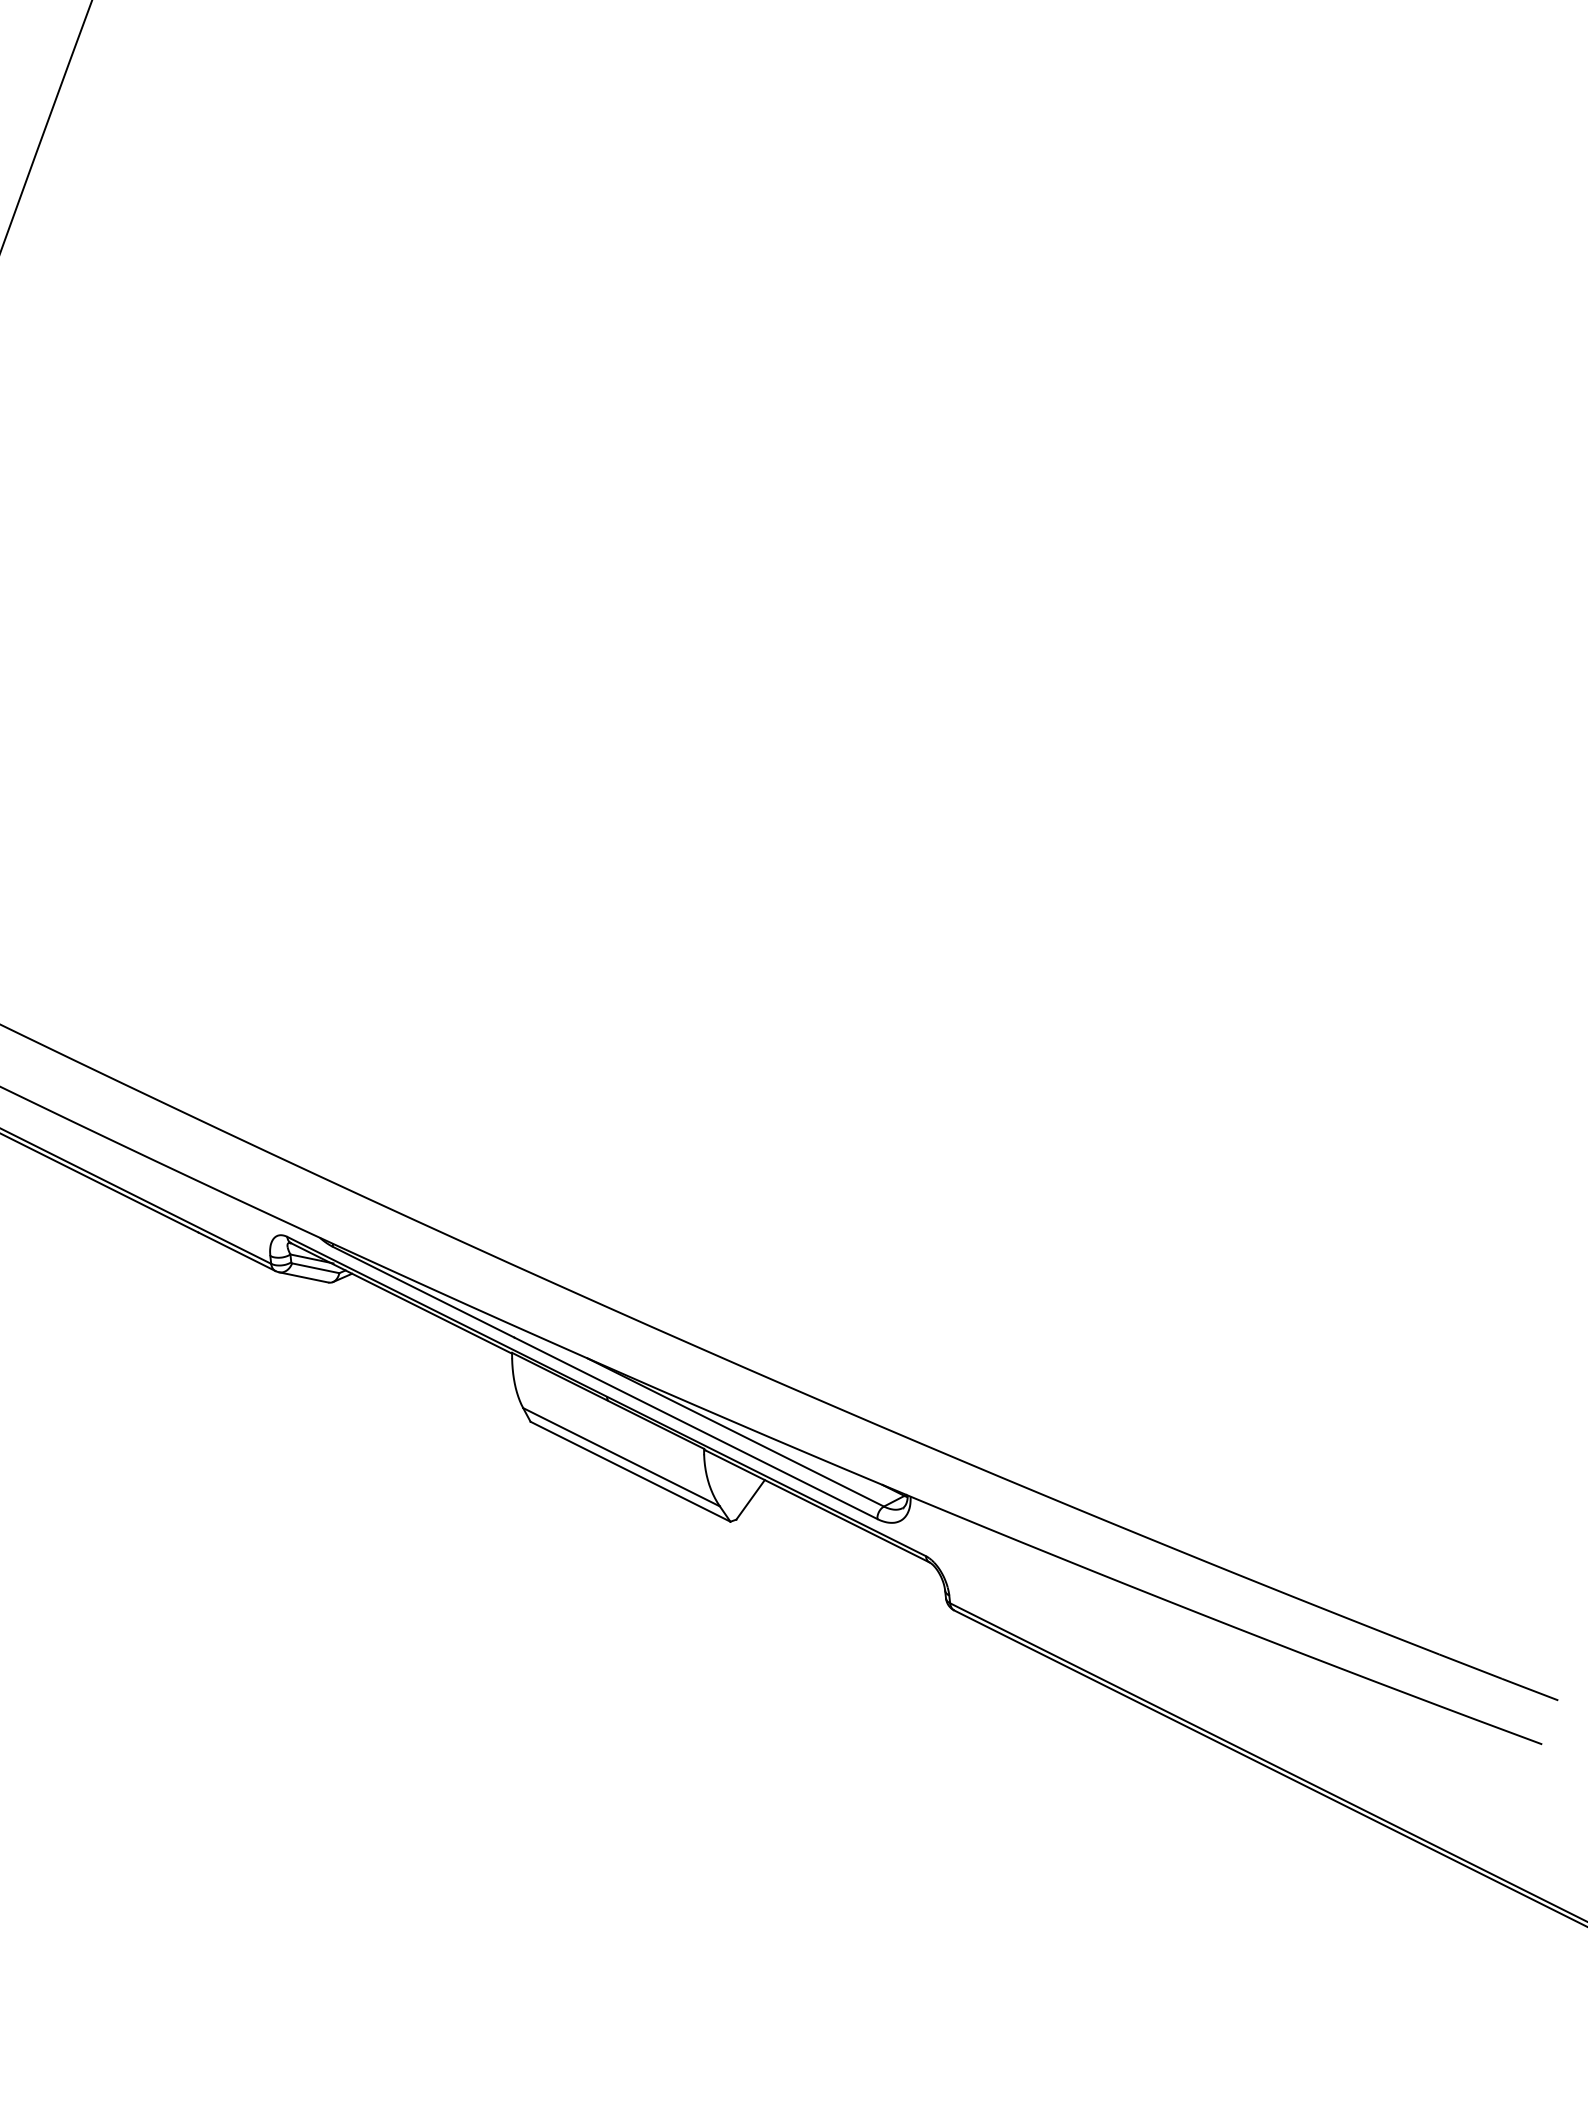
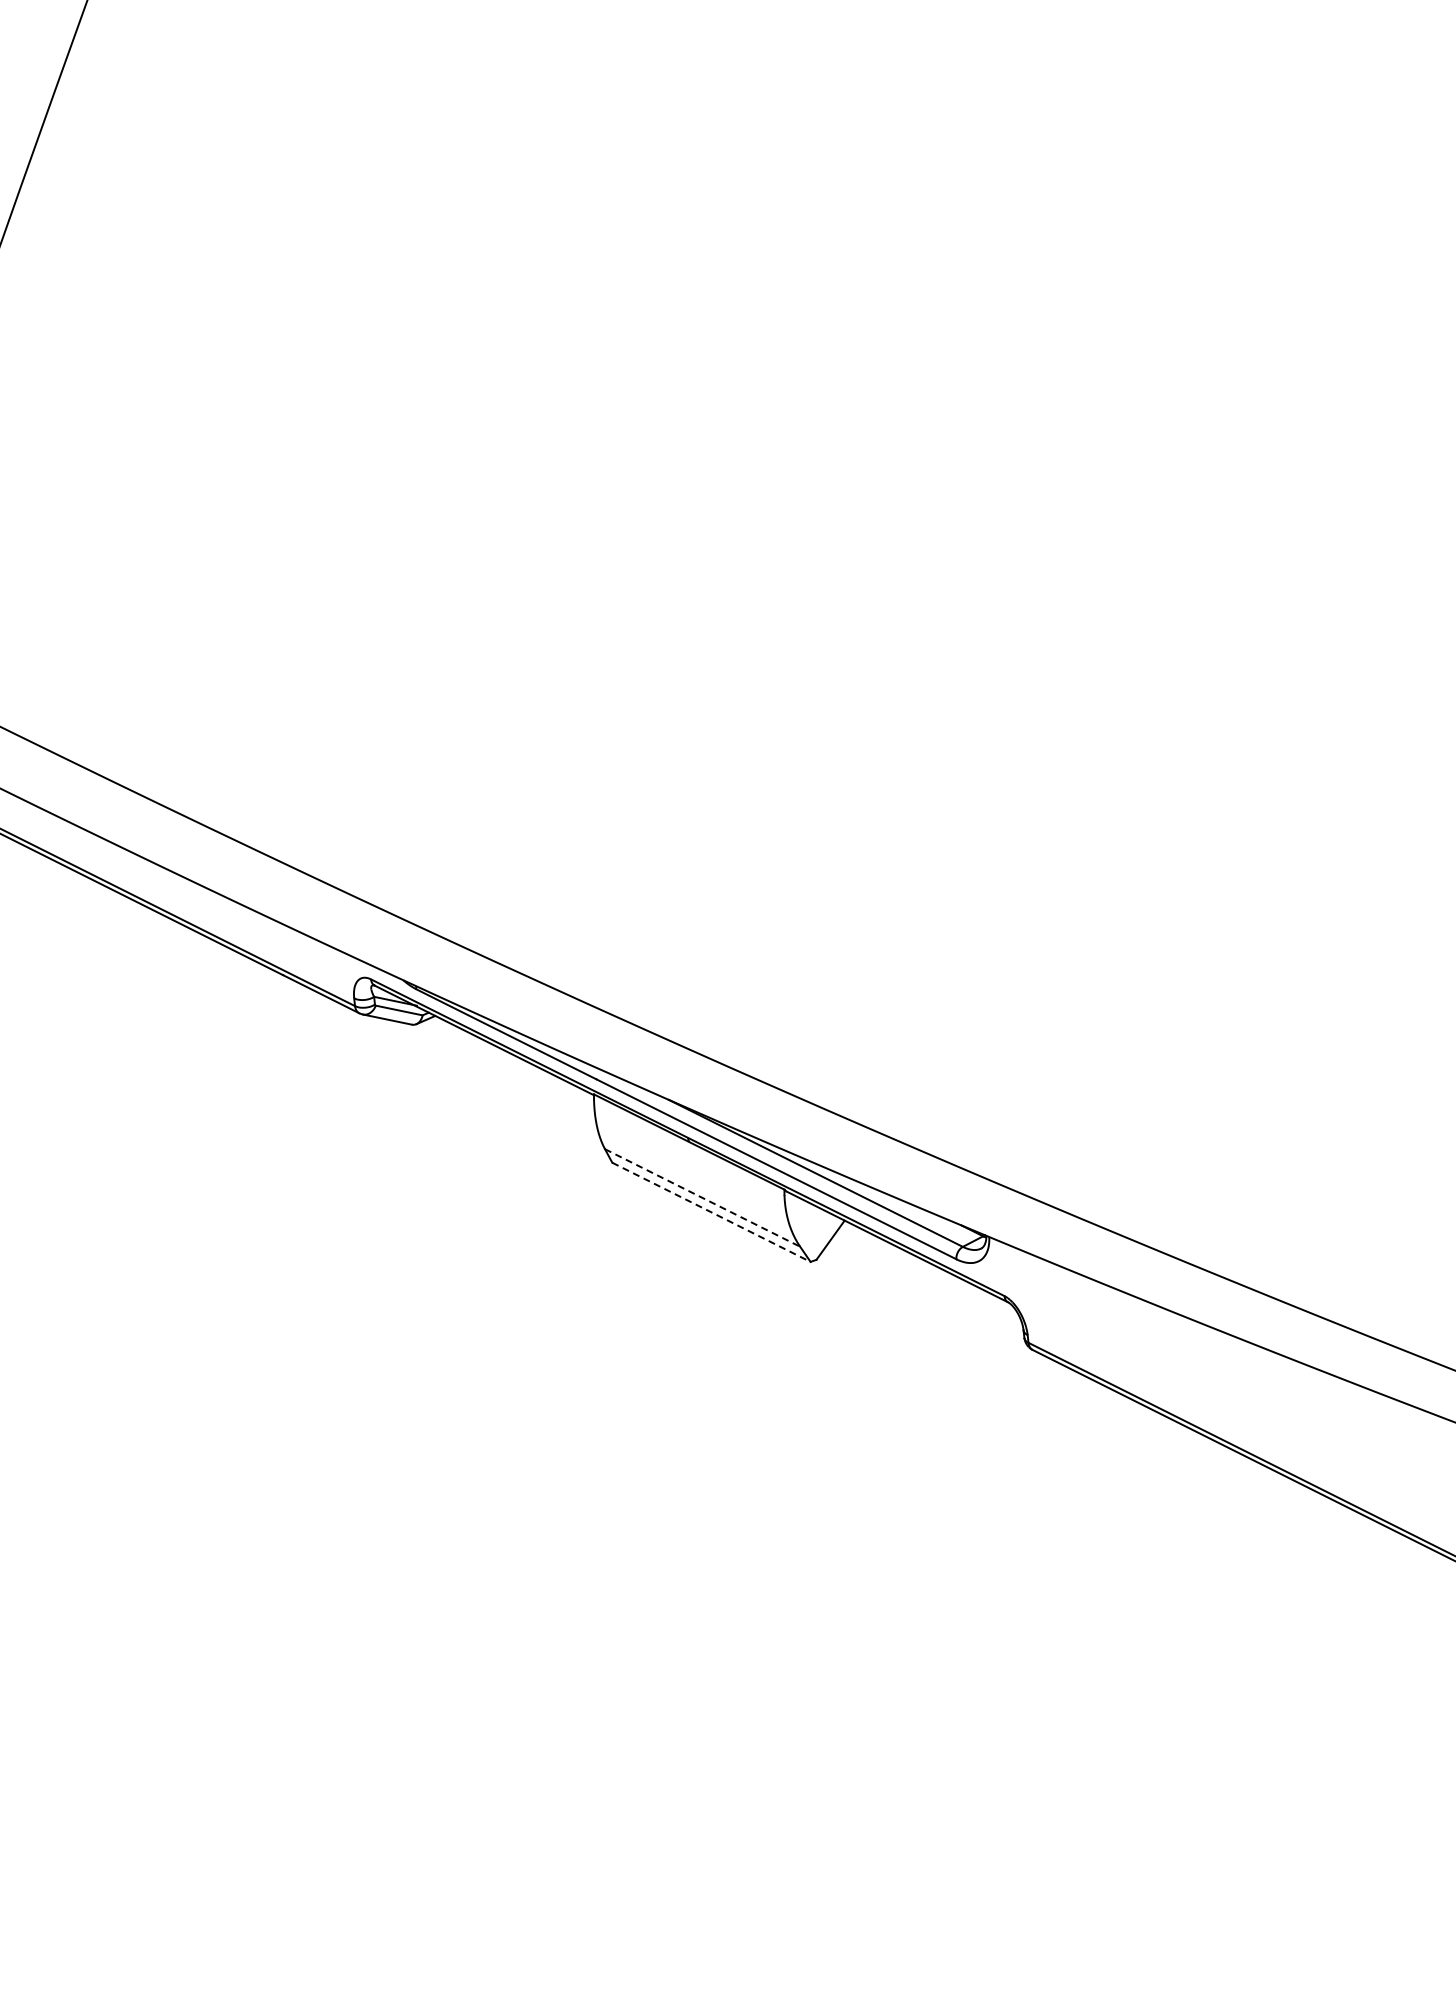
line: (621, 1457) -> (702, 1198), solid -> dashed
line: (630, 1471) -> (711, 1212), solid -> dashed

